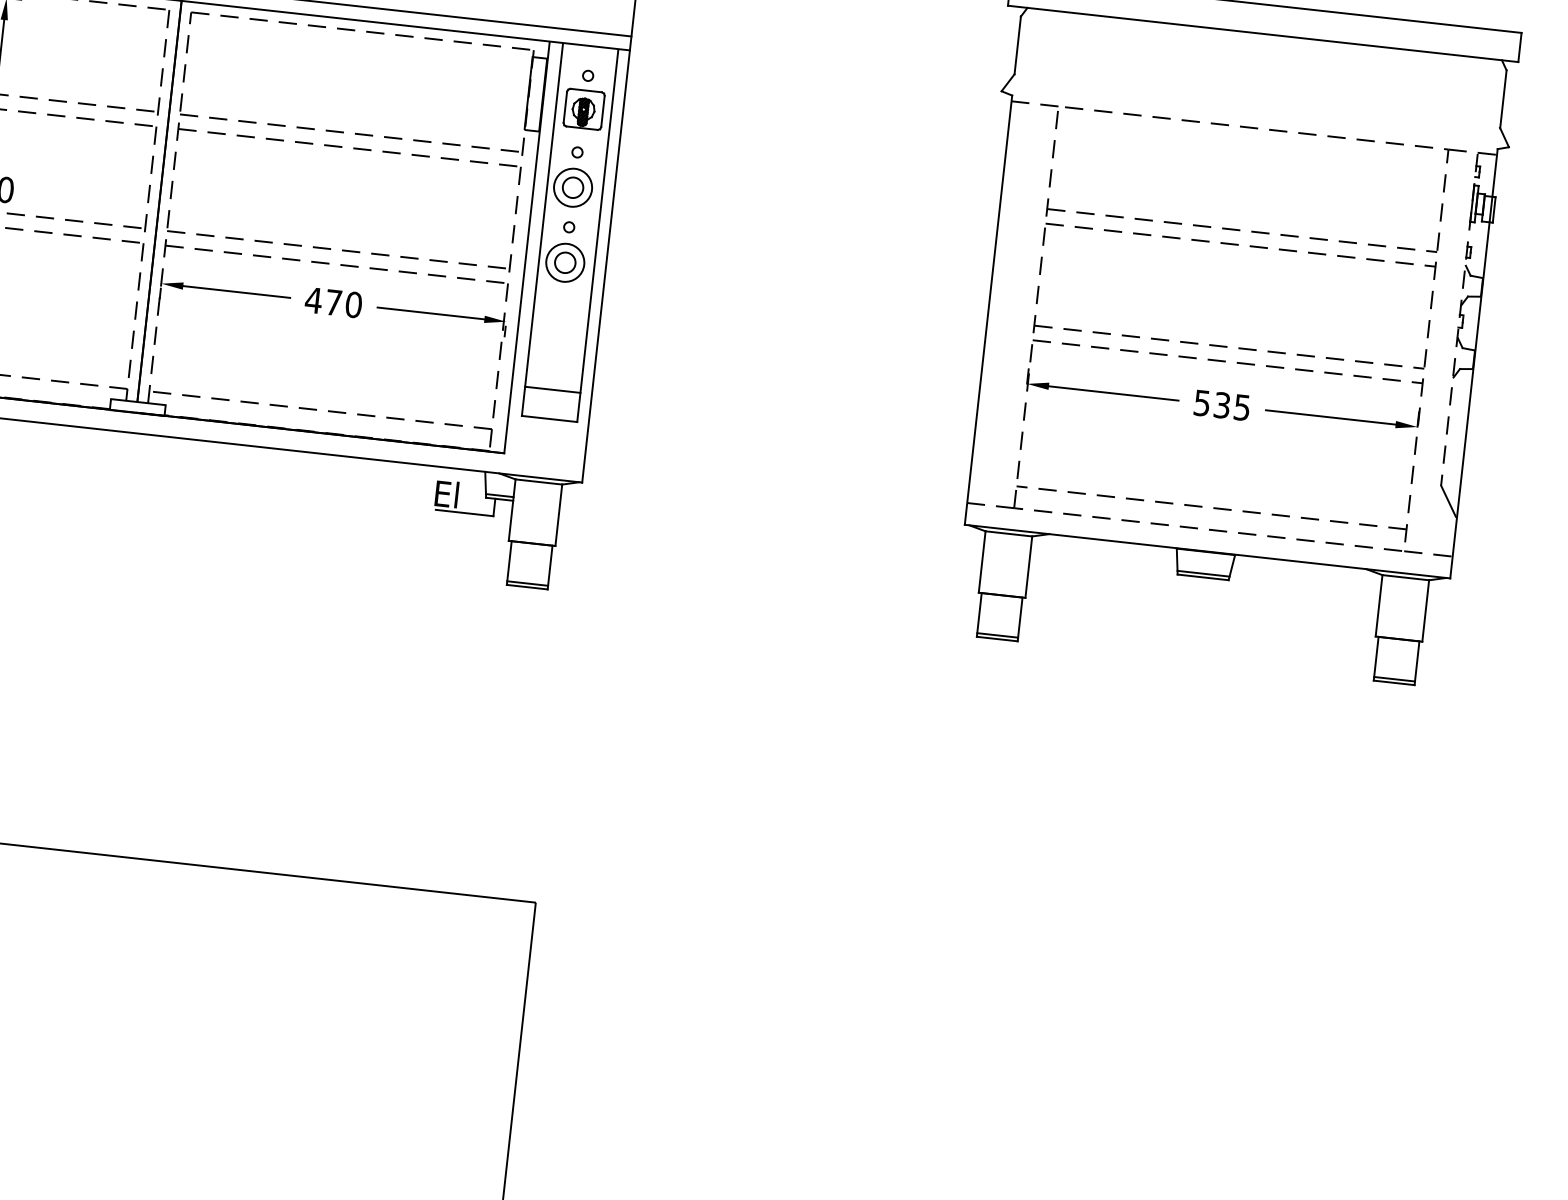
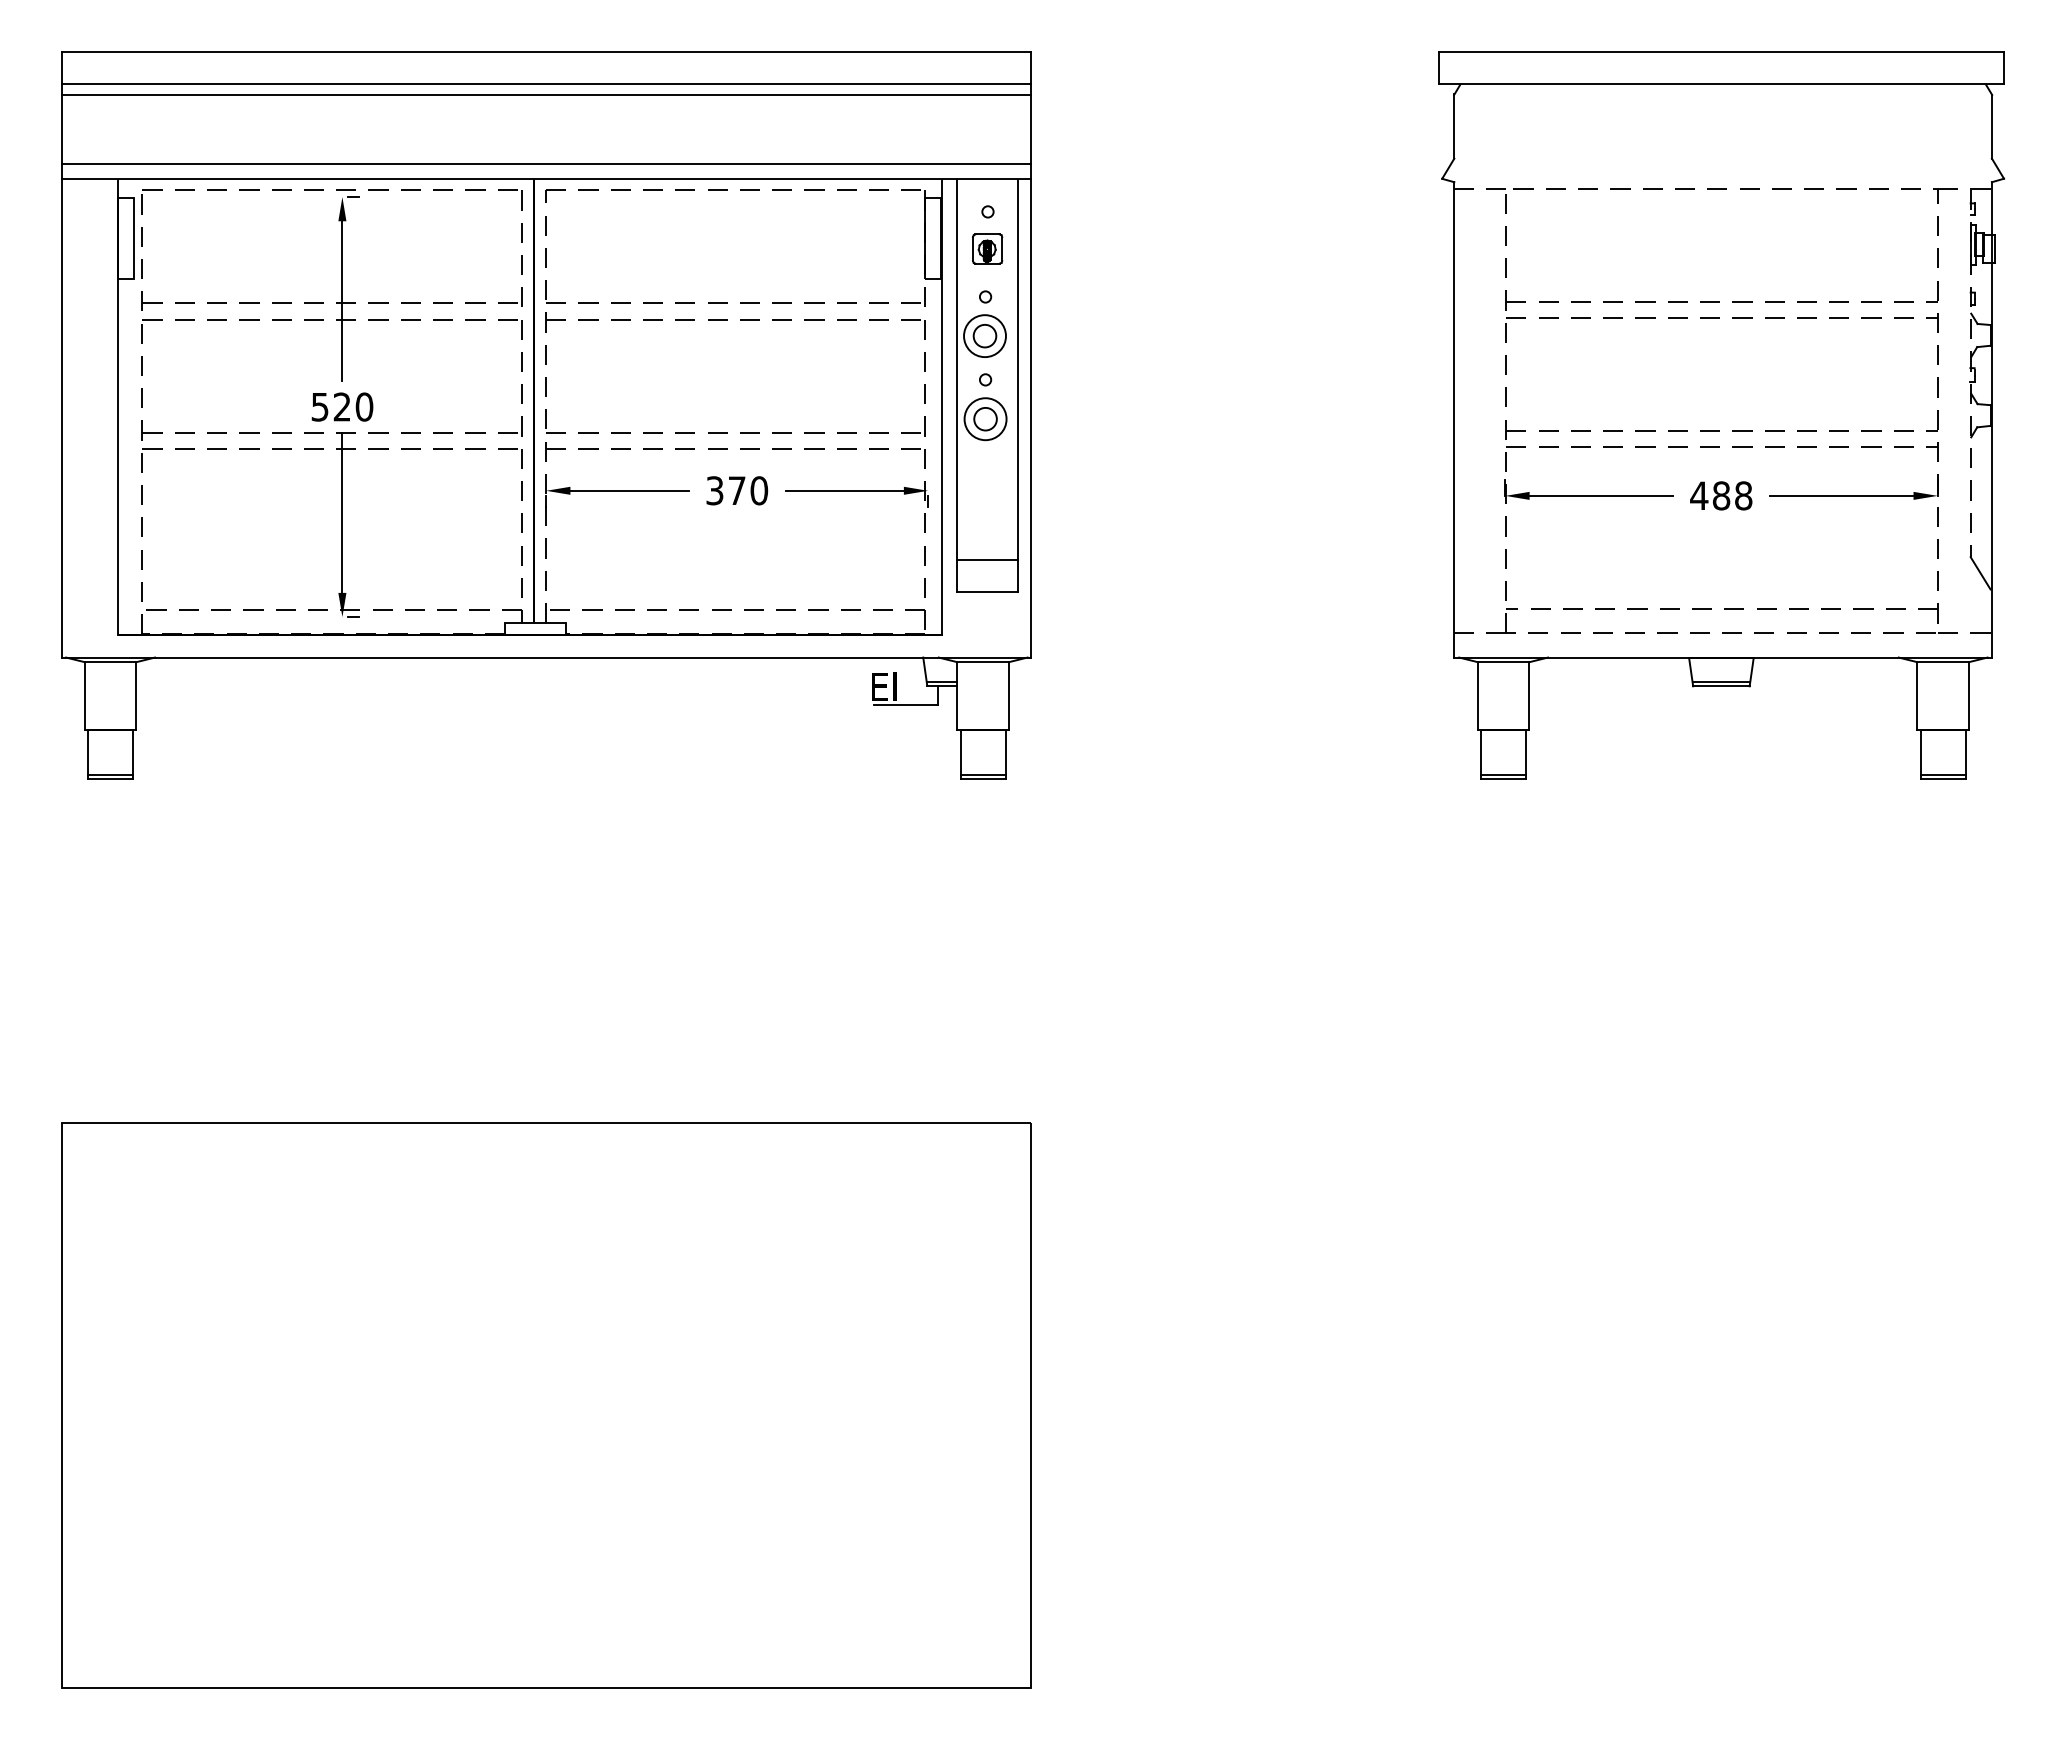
part: (584, 108) -> (987, 248), size x0.7
text: (313, 300) -> (714, 490), 470 -> 370
text: (1222, 405) -> (1721, 495), 535 -> 488

